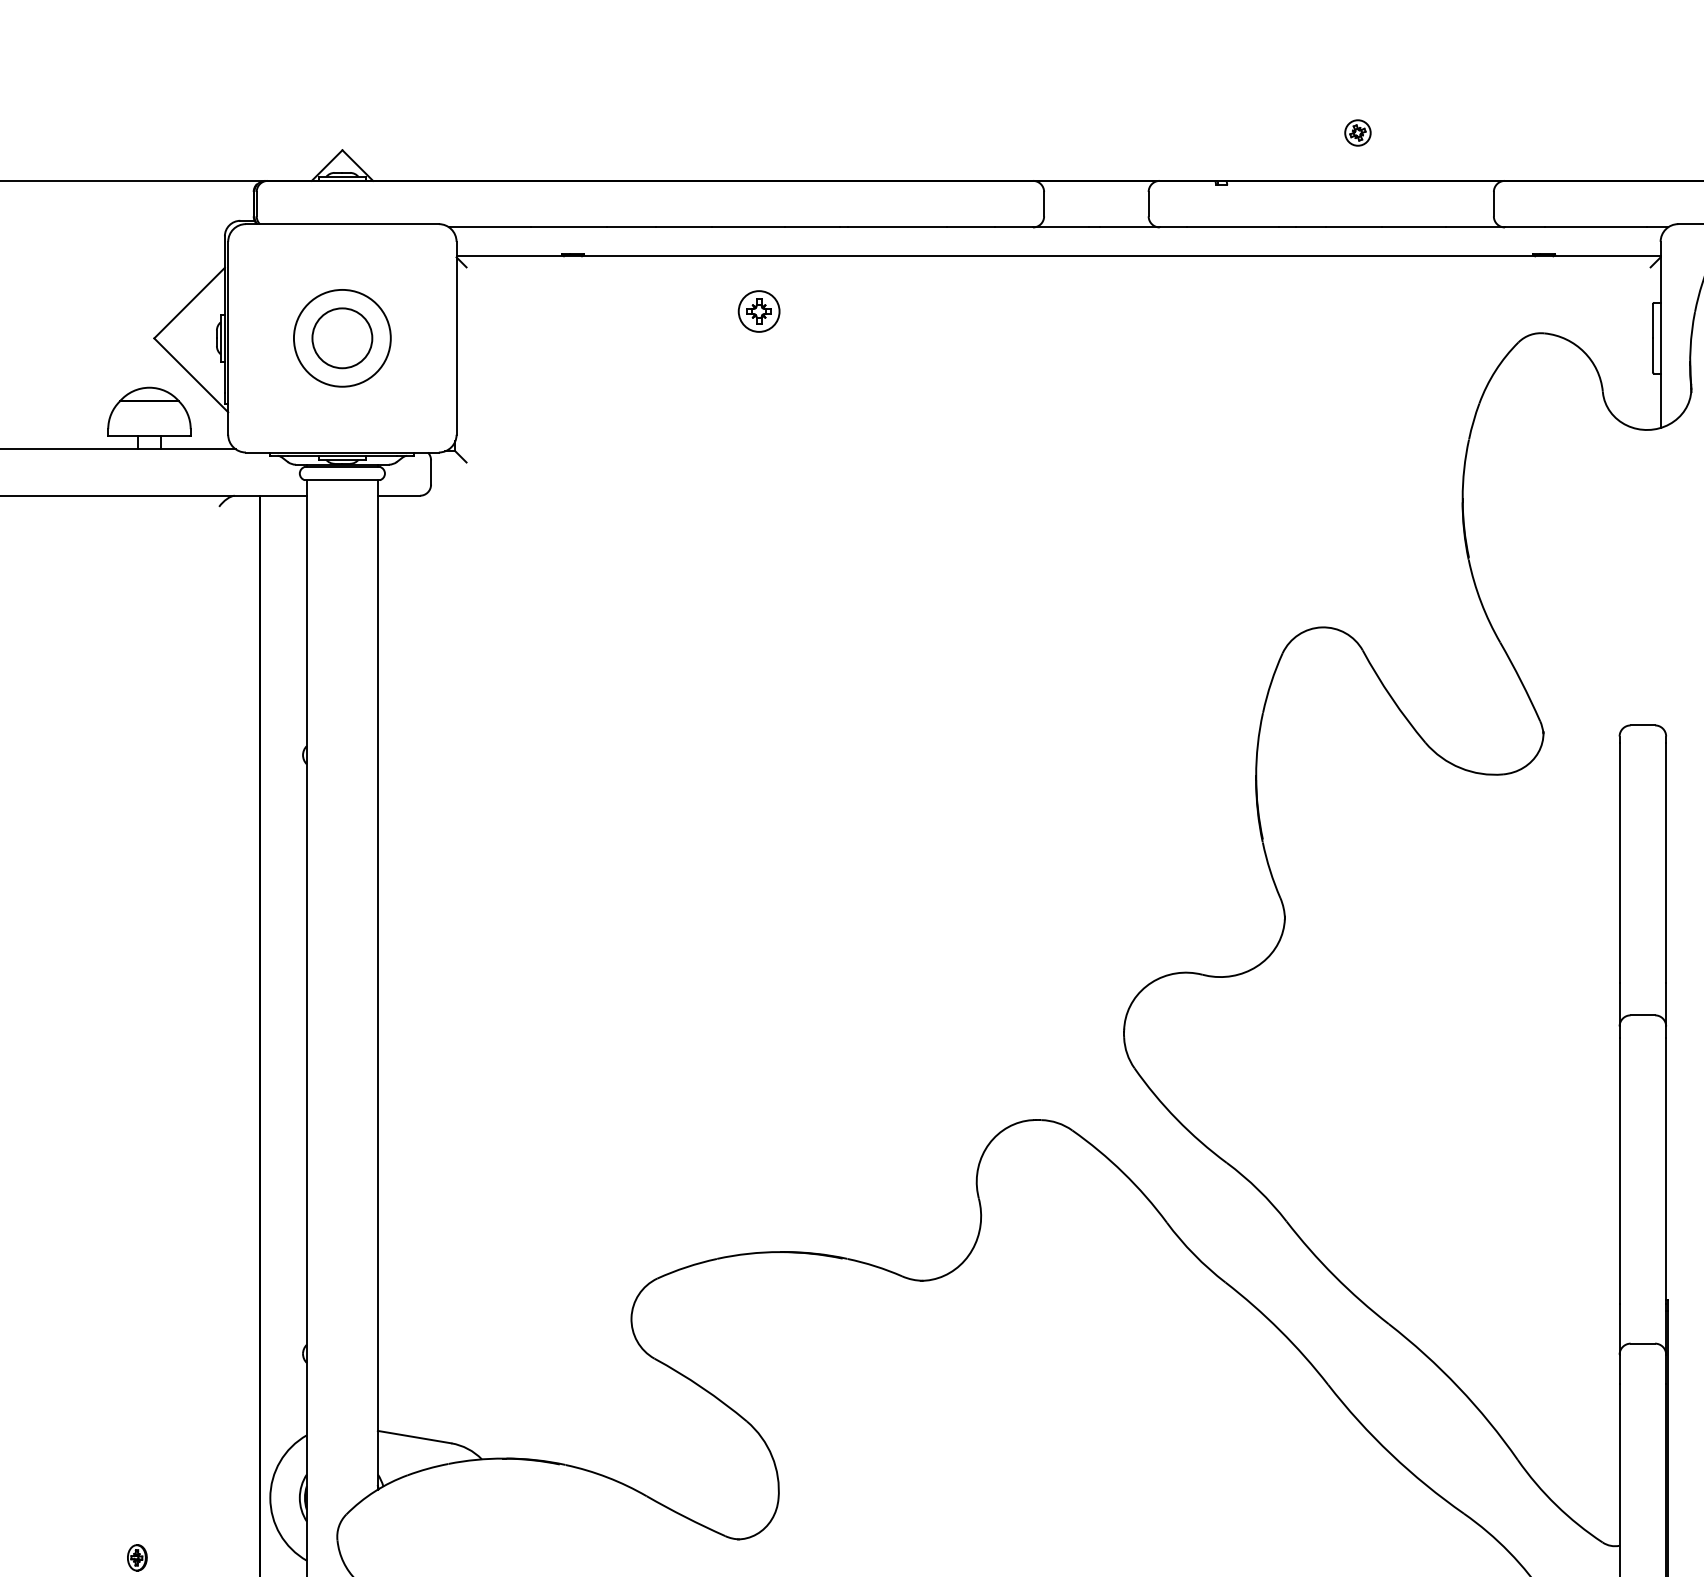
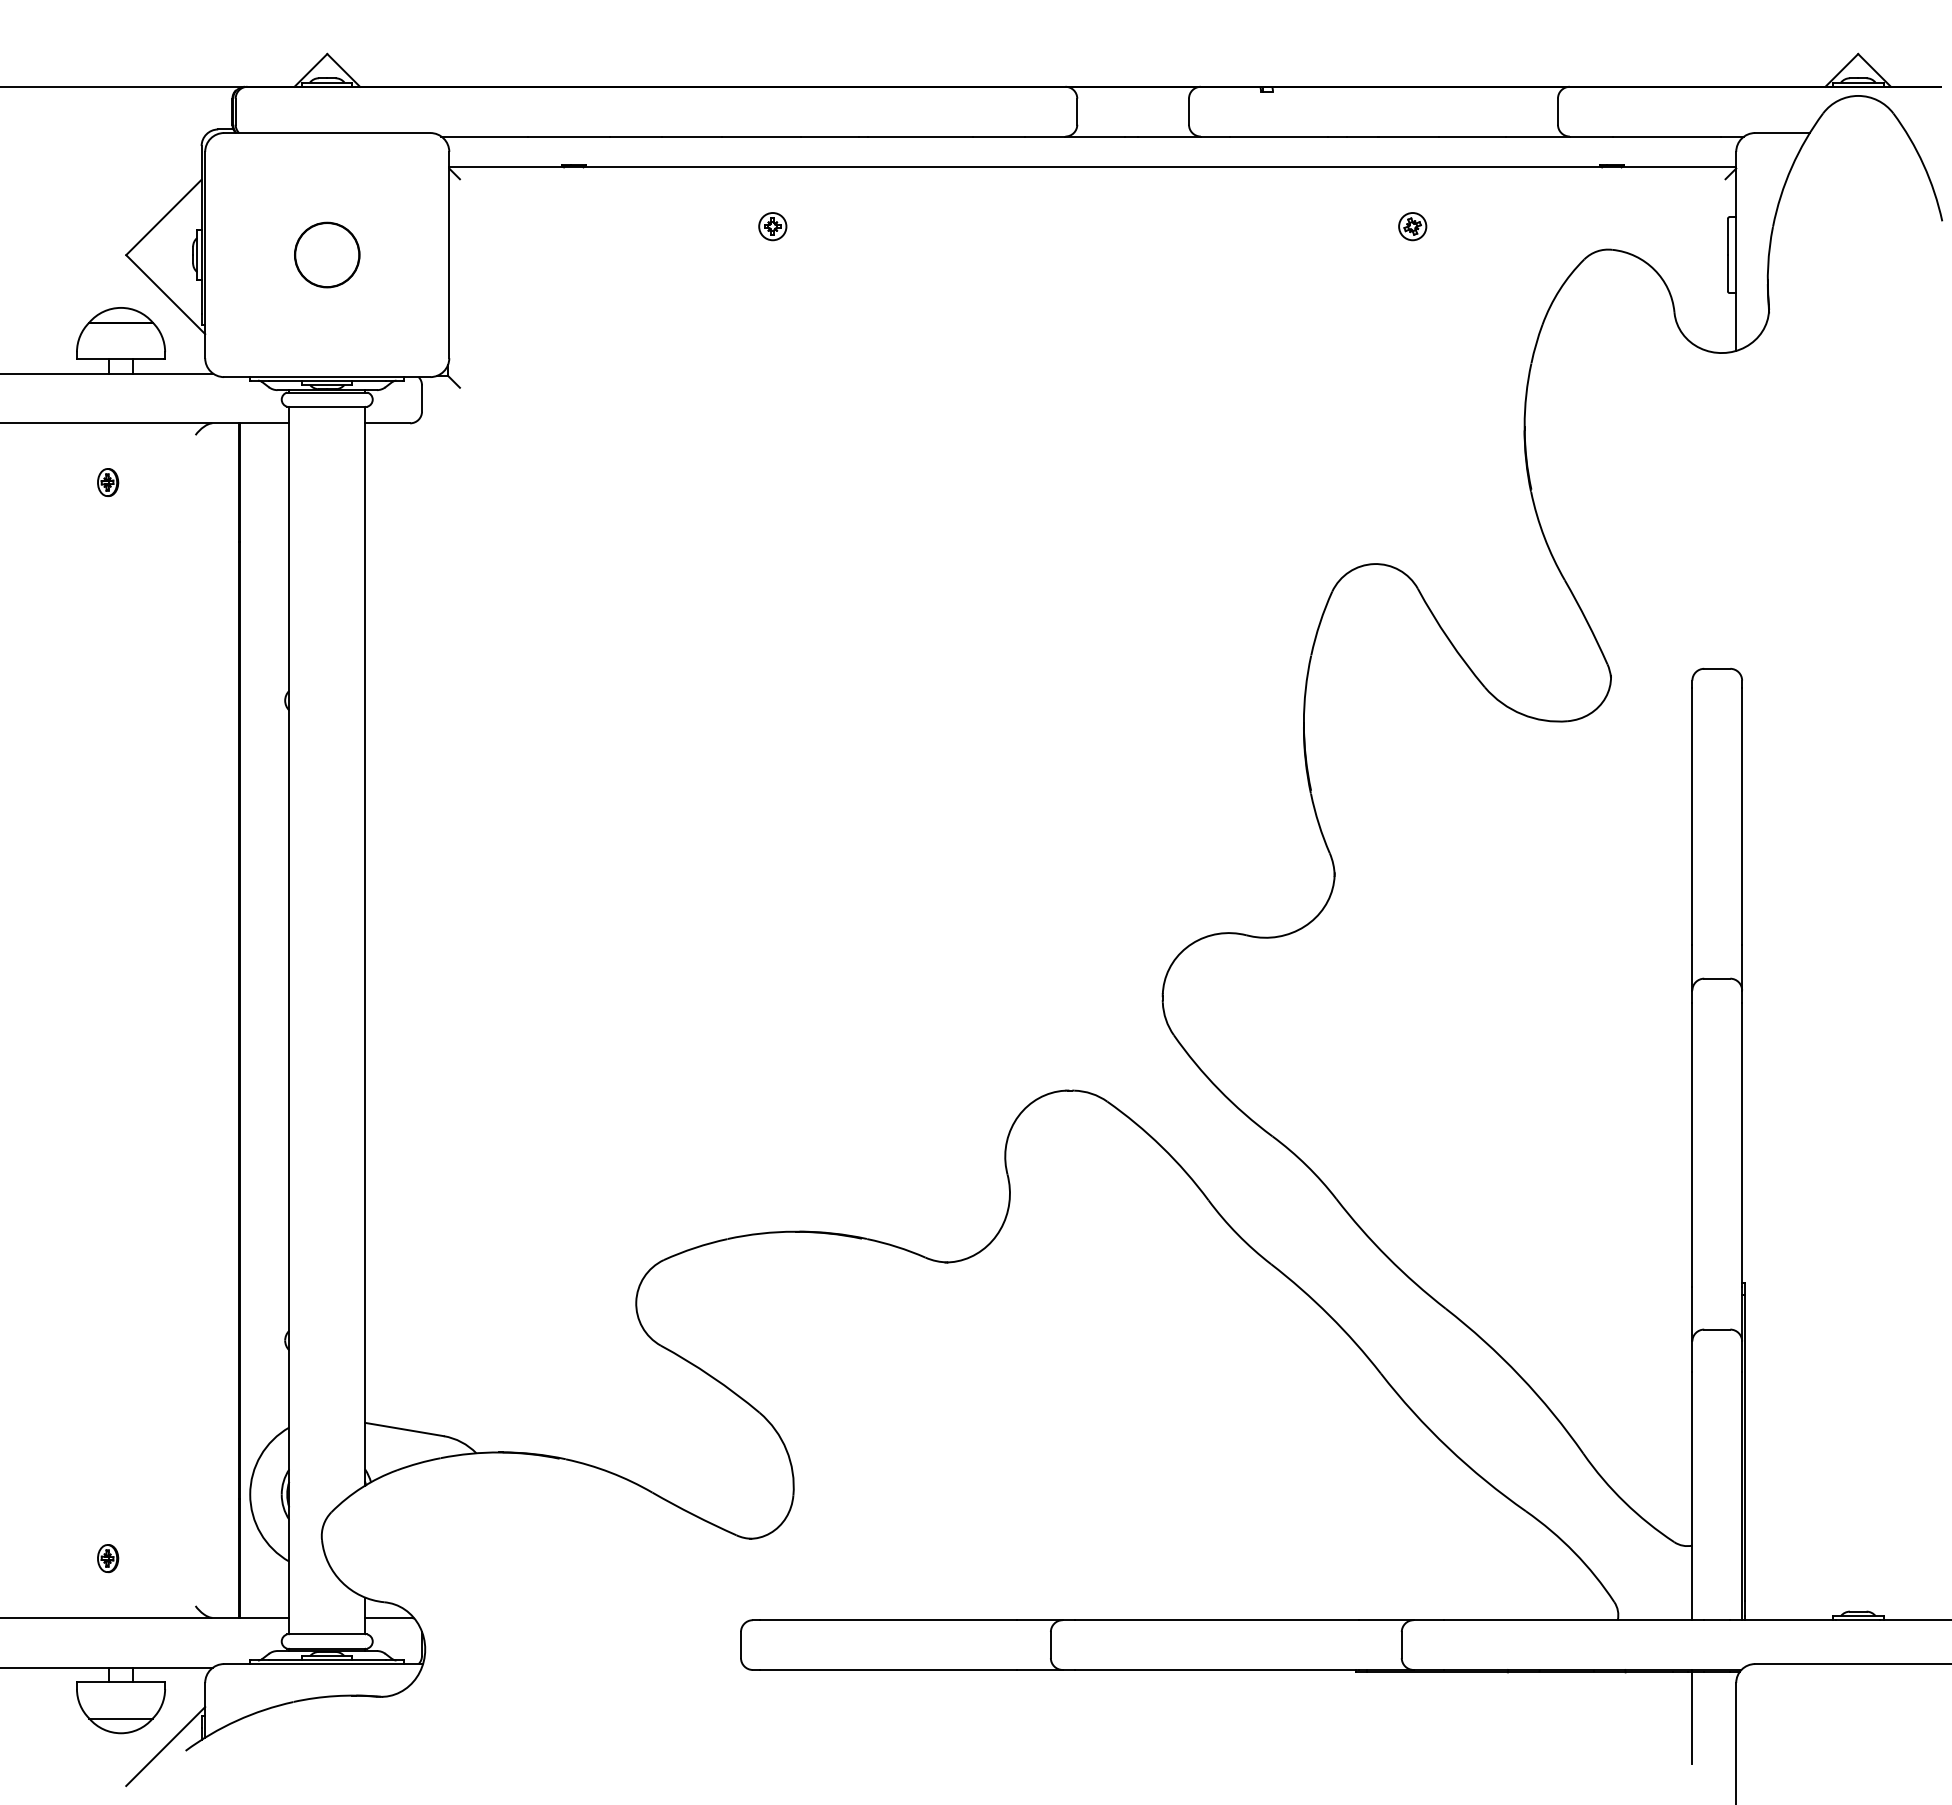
part: (1357, 132) -> (1412, 226), moved
part: (758, 311) -> (772, 226), size x0.62
circle: (341, 337) -> (326, 254), size x0.62
part: (137, 551) -> (108, 482), added

